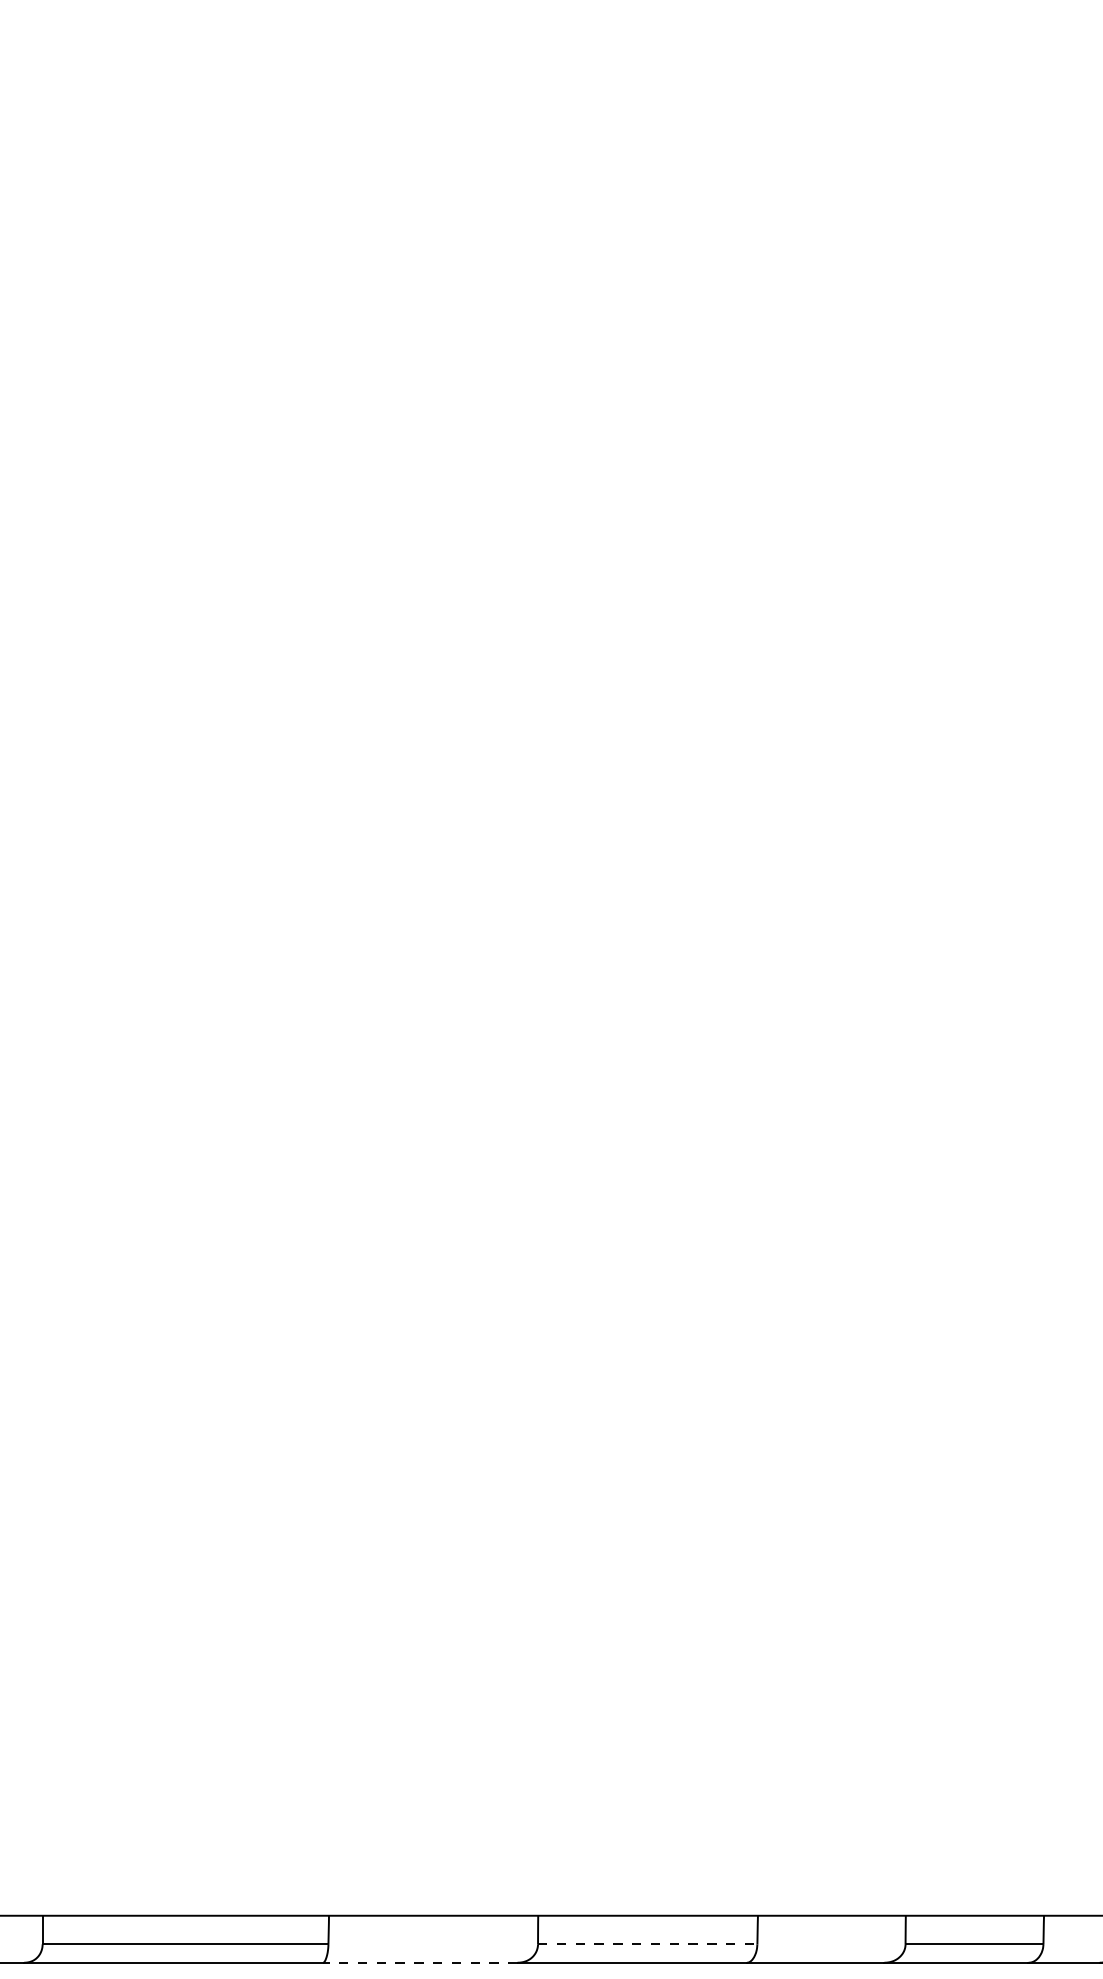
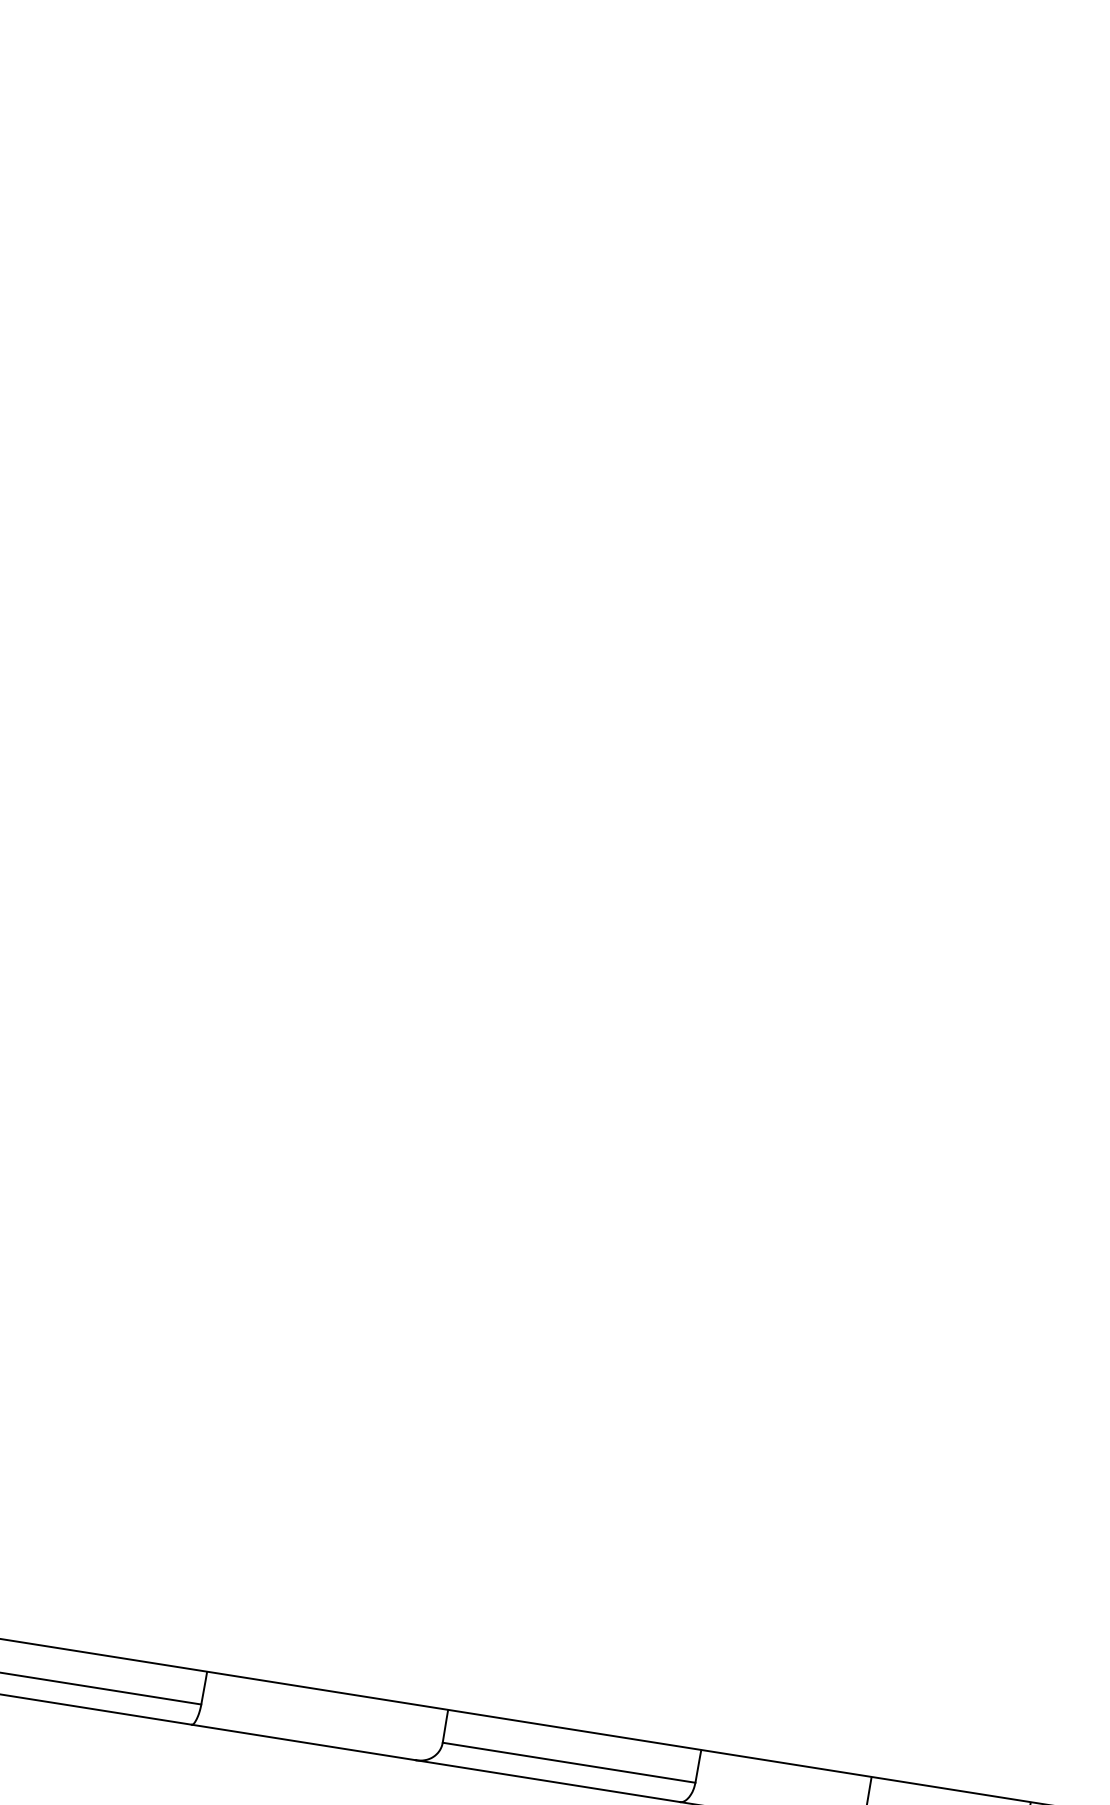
line: (647, 1944) -> (568, 1762), dashed -> solid
line: (419, 1962) -> (302, 1742), dashed -> solid

